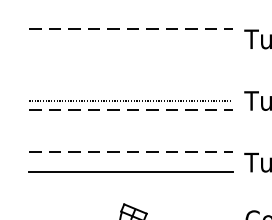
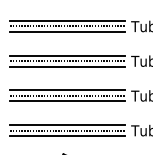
line: (131, 28) -> (67, 55), dashed -> solid
line: (129, 39) -> (66, 61), added
line: (129, 48) -> (66, 66), added
line: (129, 91) -> (66, 90), added
line: (131, 110) -> (67, 101), dashed -> solid
line: (131, 153) -> (67, 125), dashed -> solid
line: (129, 162) -> (66, 130), added

